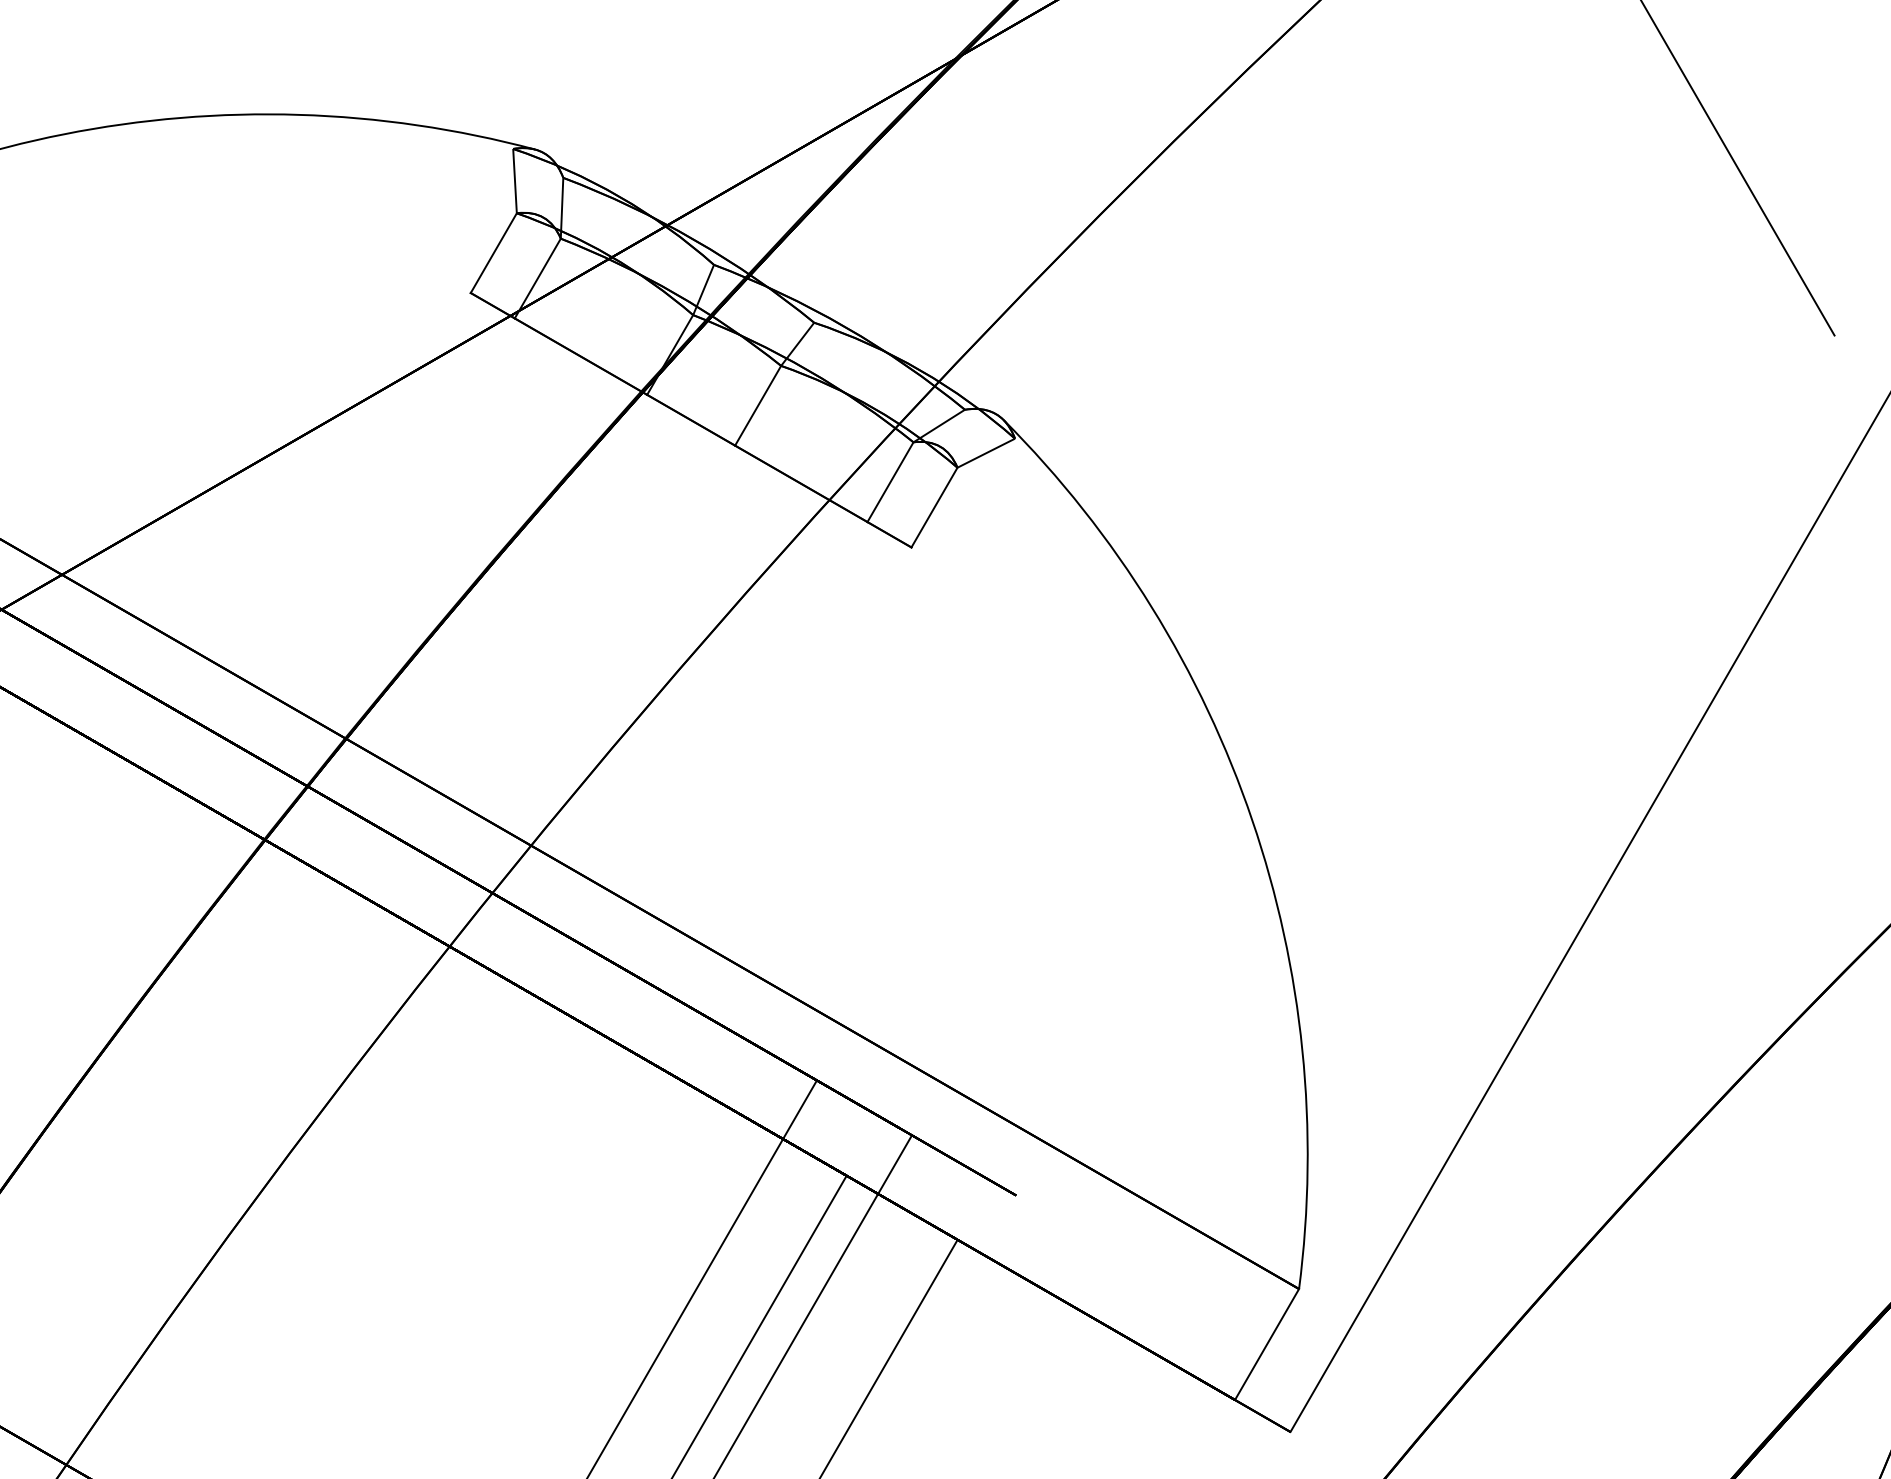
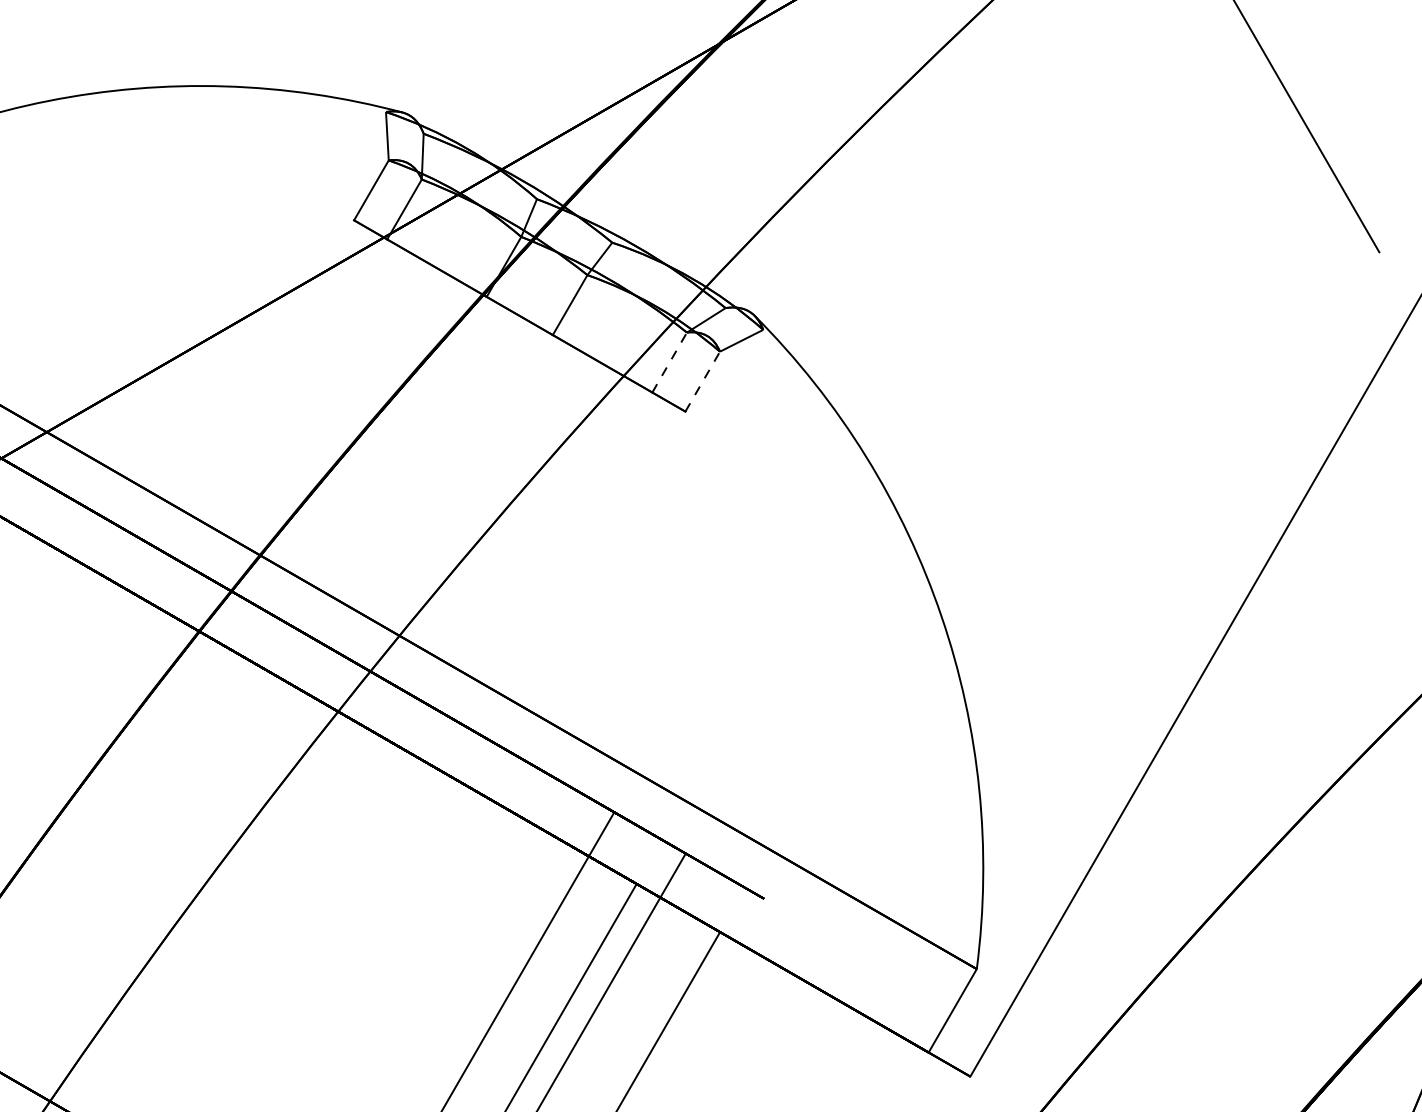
line: (890, 482) -> (669, 362), solid -> dashed
line: (934, 507) -> (702, 381), solid -> dashed

